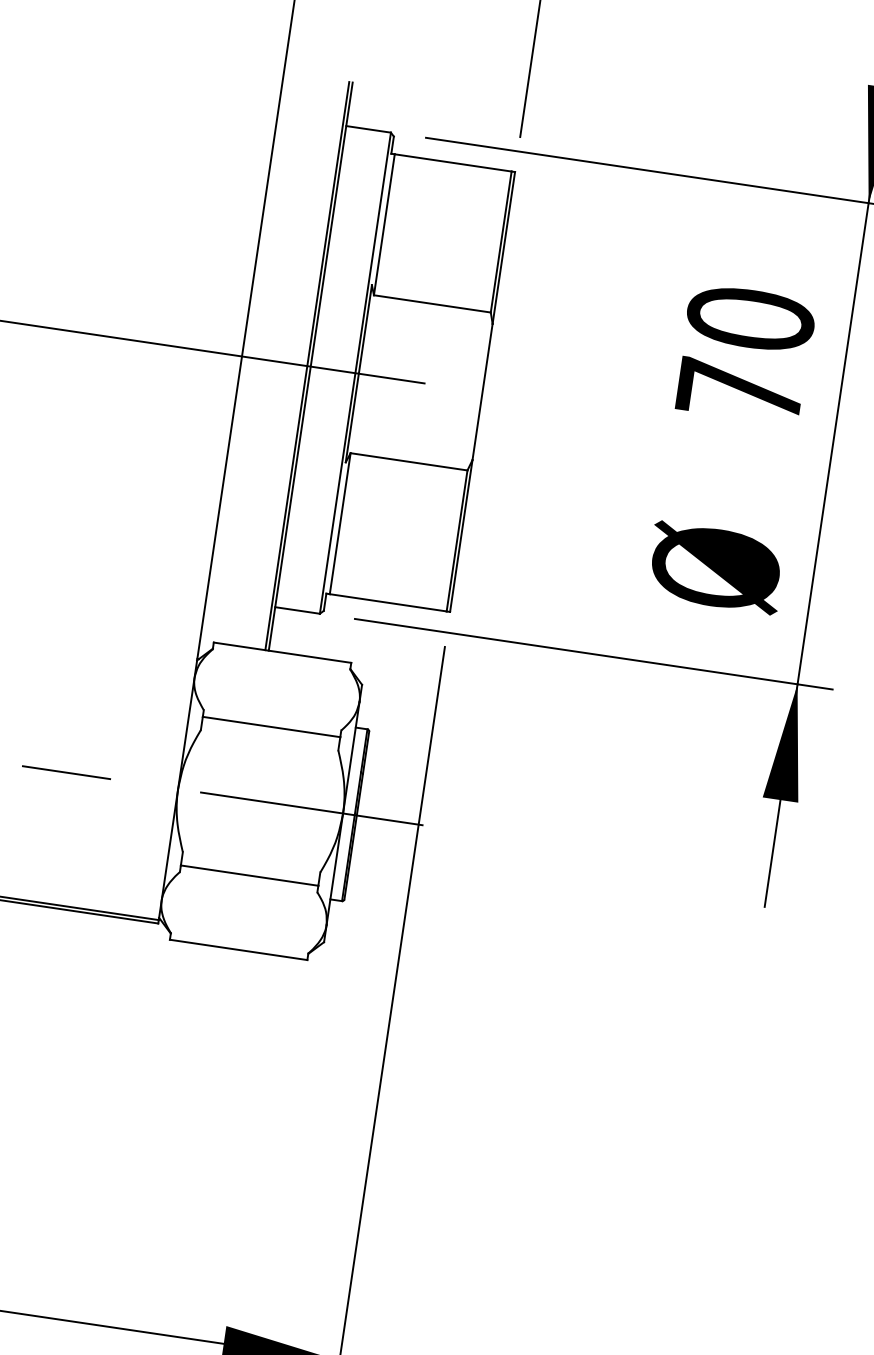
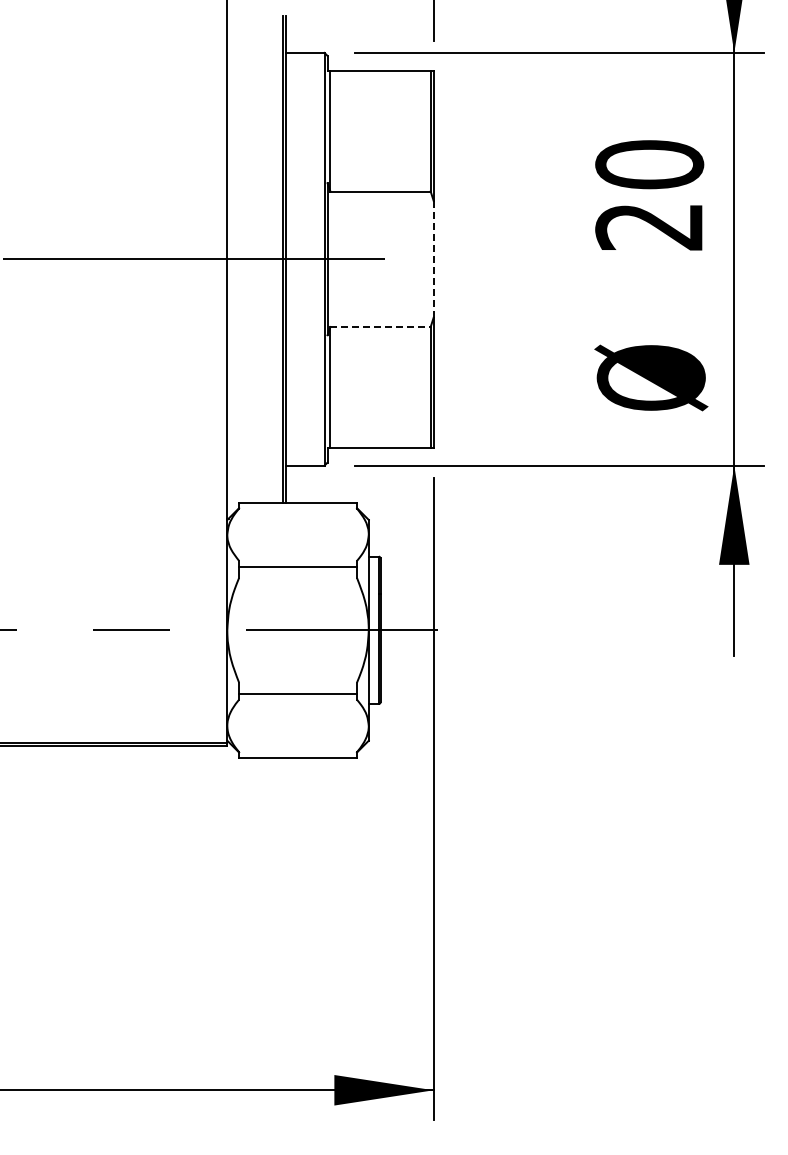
text: (738, 391) -> (648, 227), 70 -> 20
line: (482, 392) -> (433, 259), solid -> dashed
line: (410, 461) -> (381, 326), solid -> dashed

